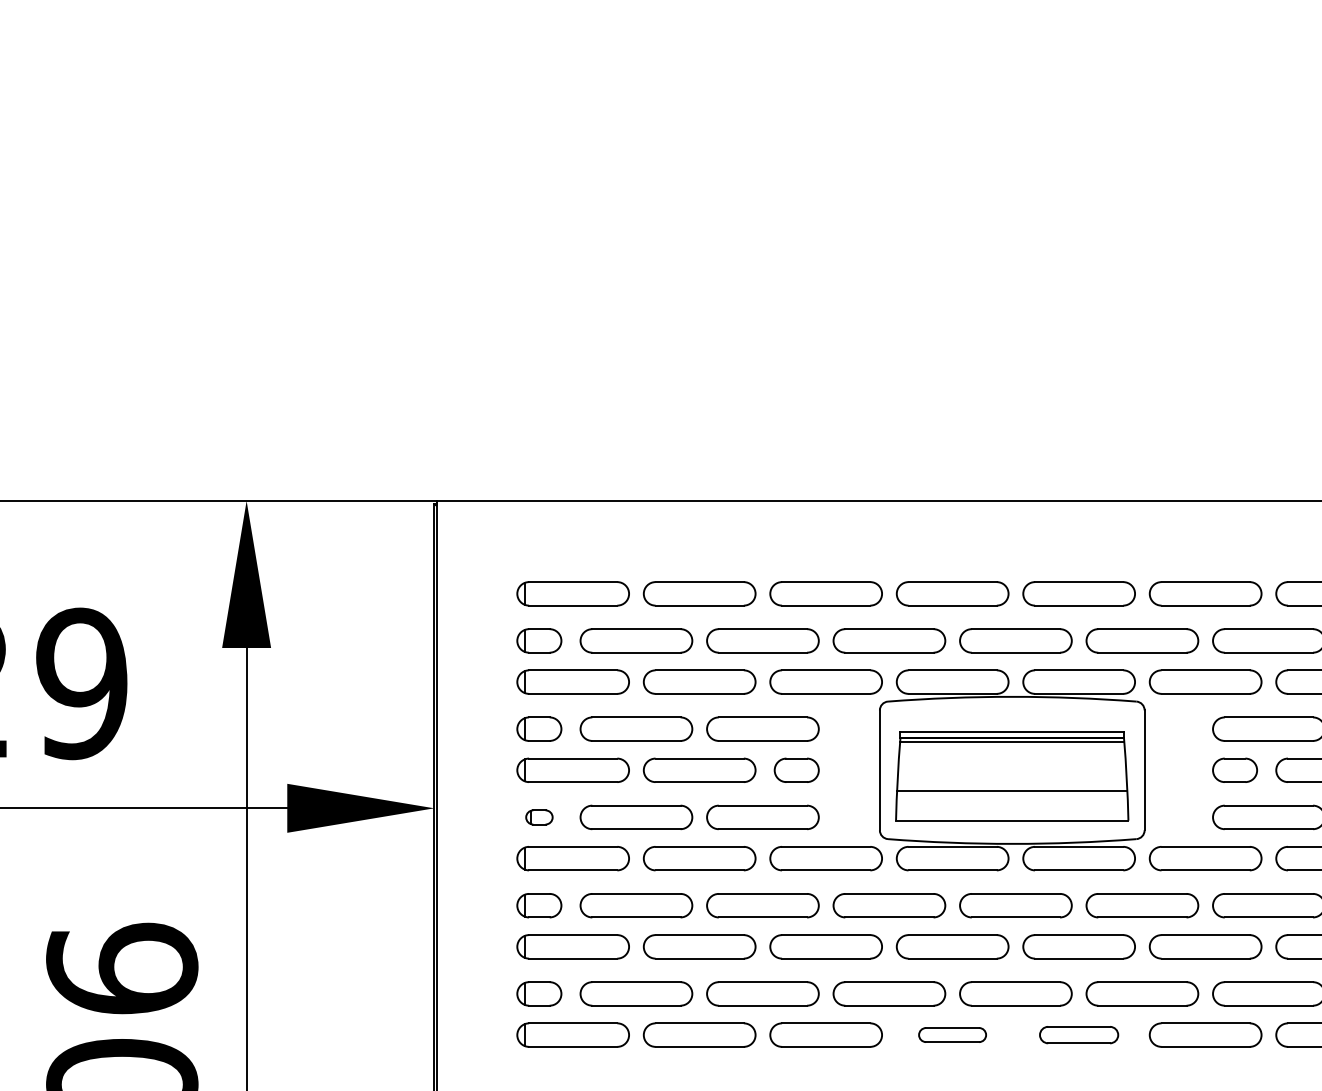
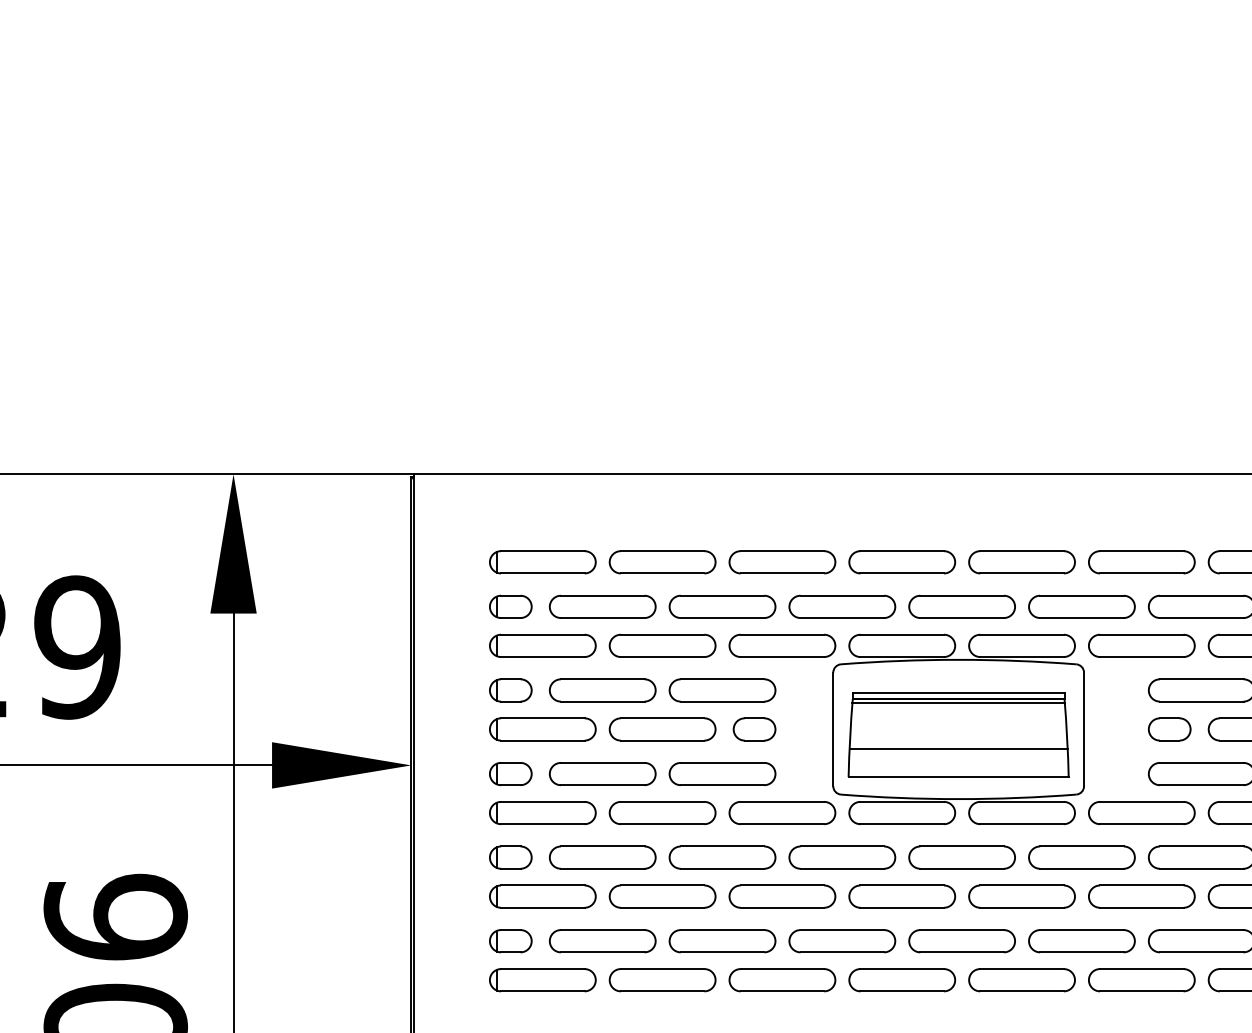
part: (539, 817) -> (510, 774), size x1.67
part: (952, 1034) -> (902, 979), size x1.67
part: (1078, 1034) -> (1021, 979), size x1.43

